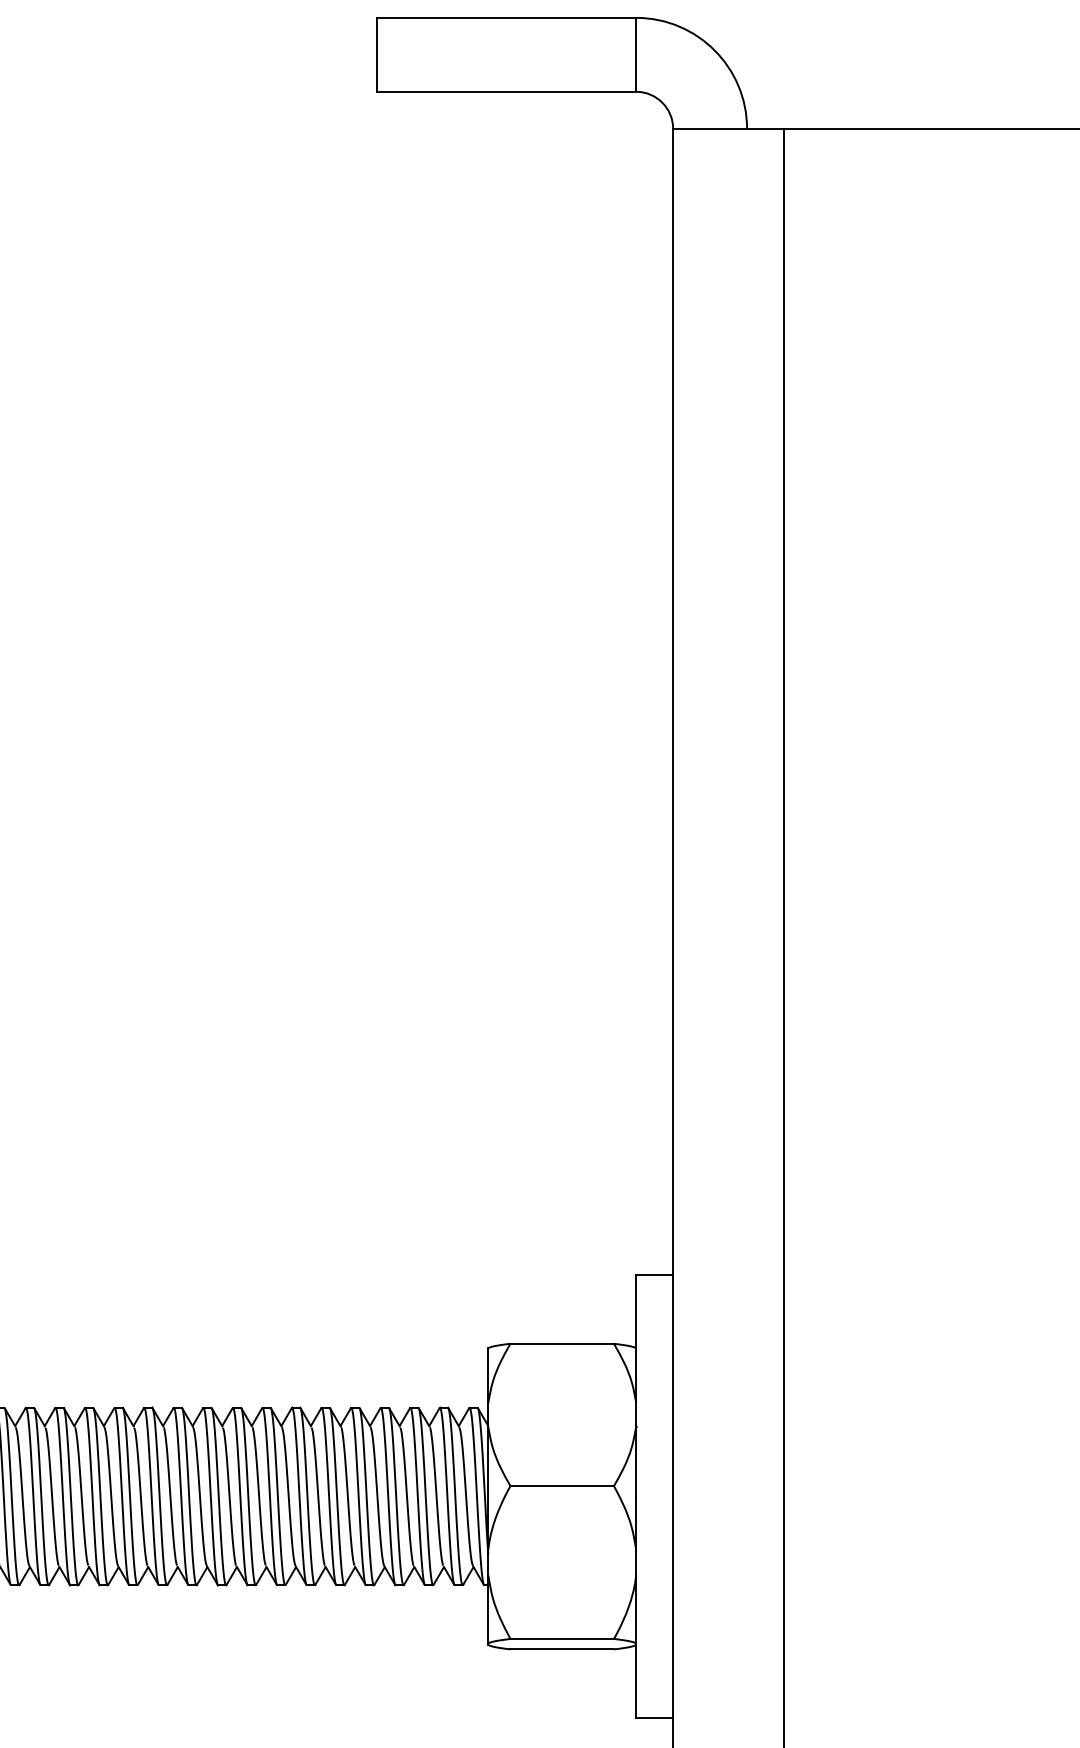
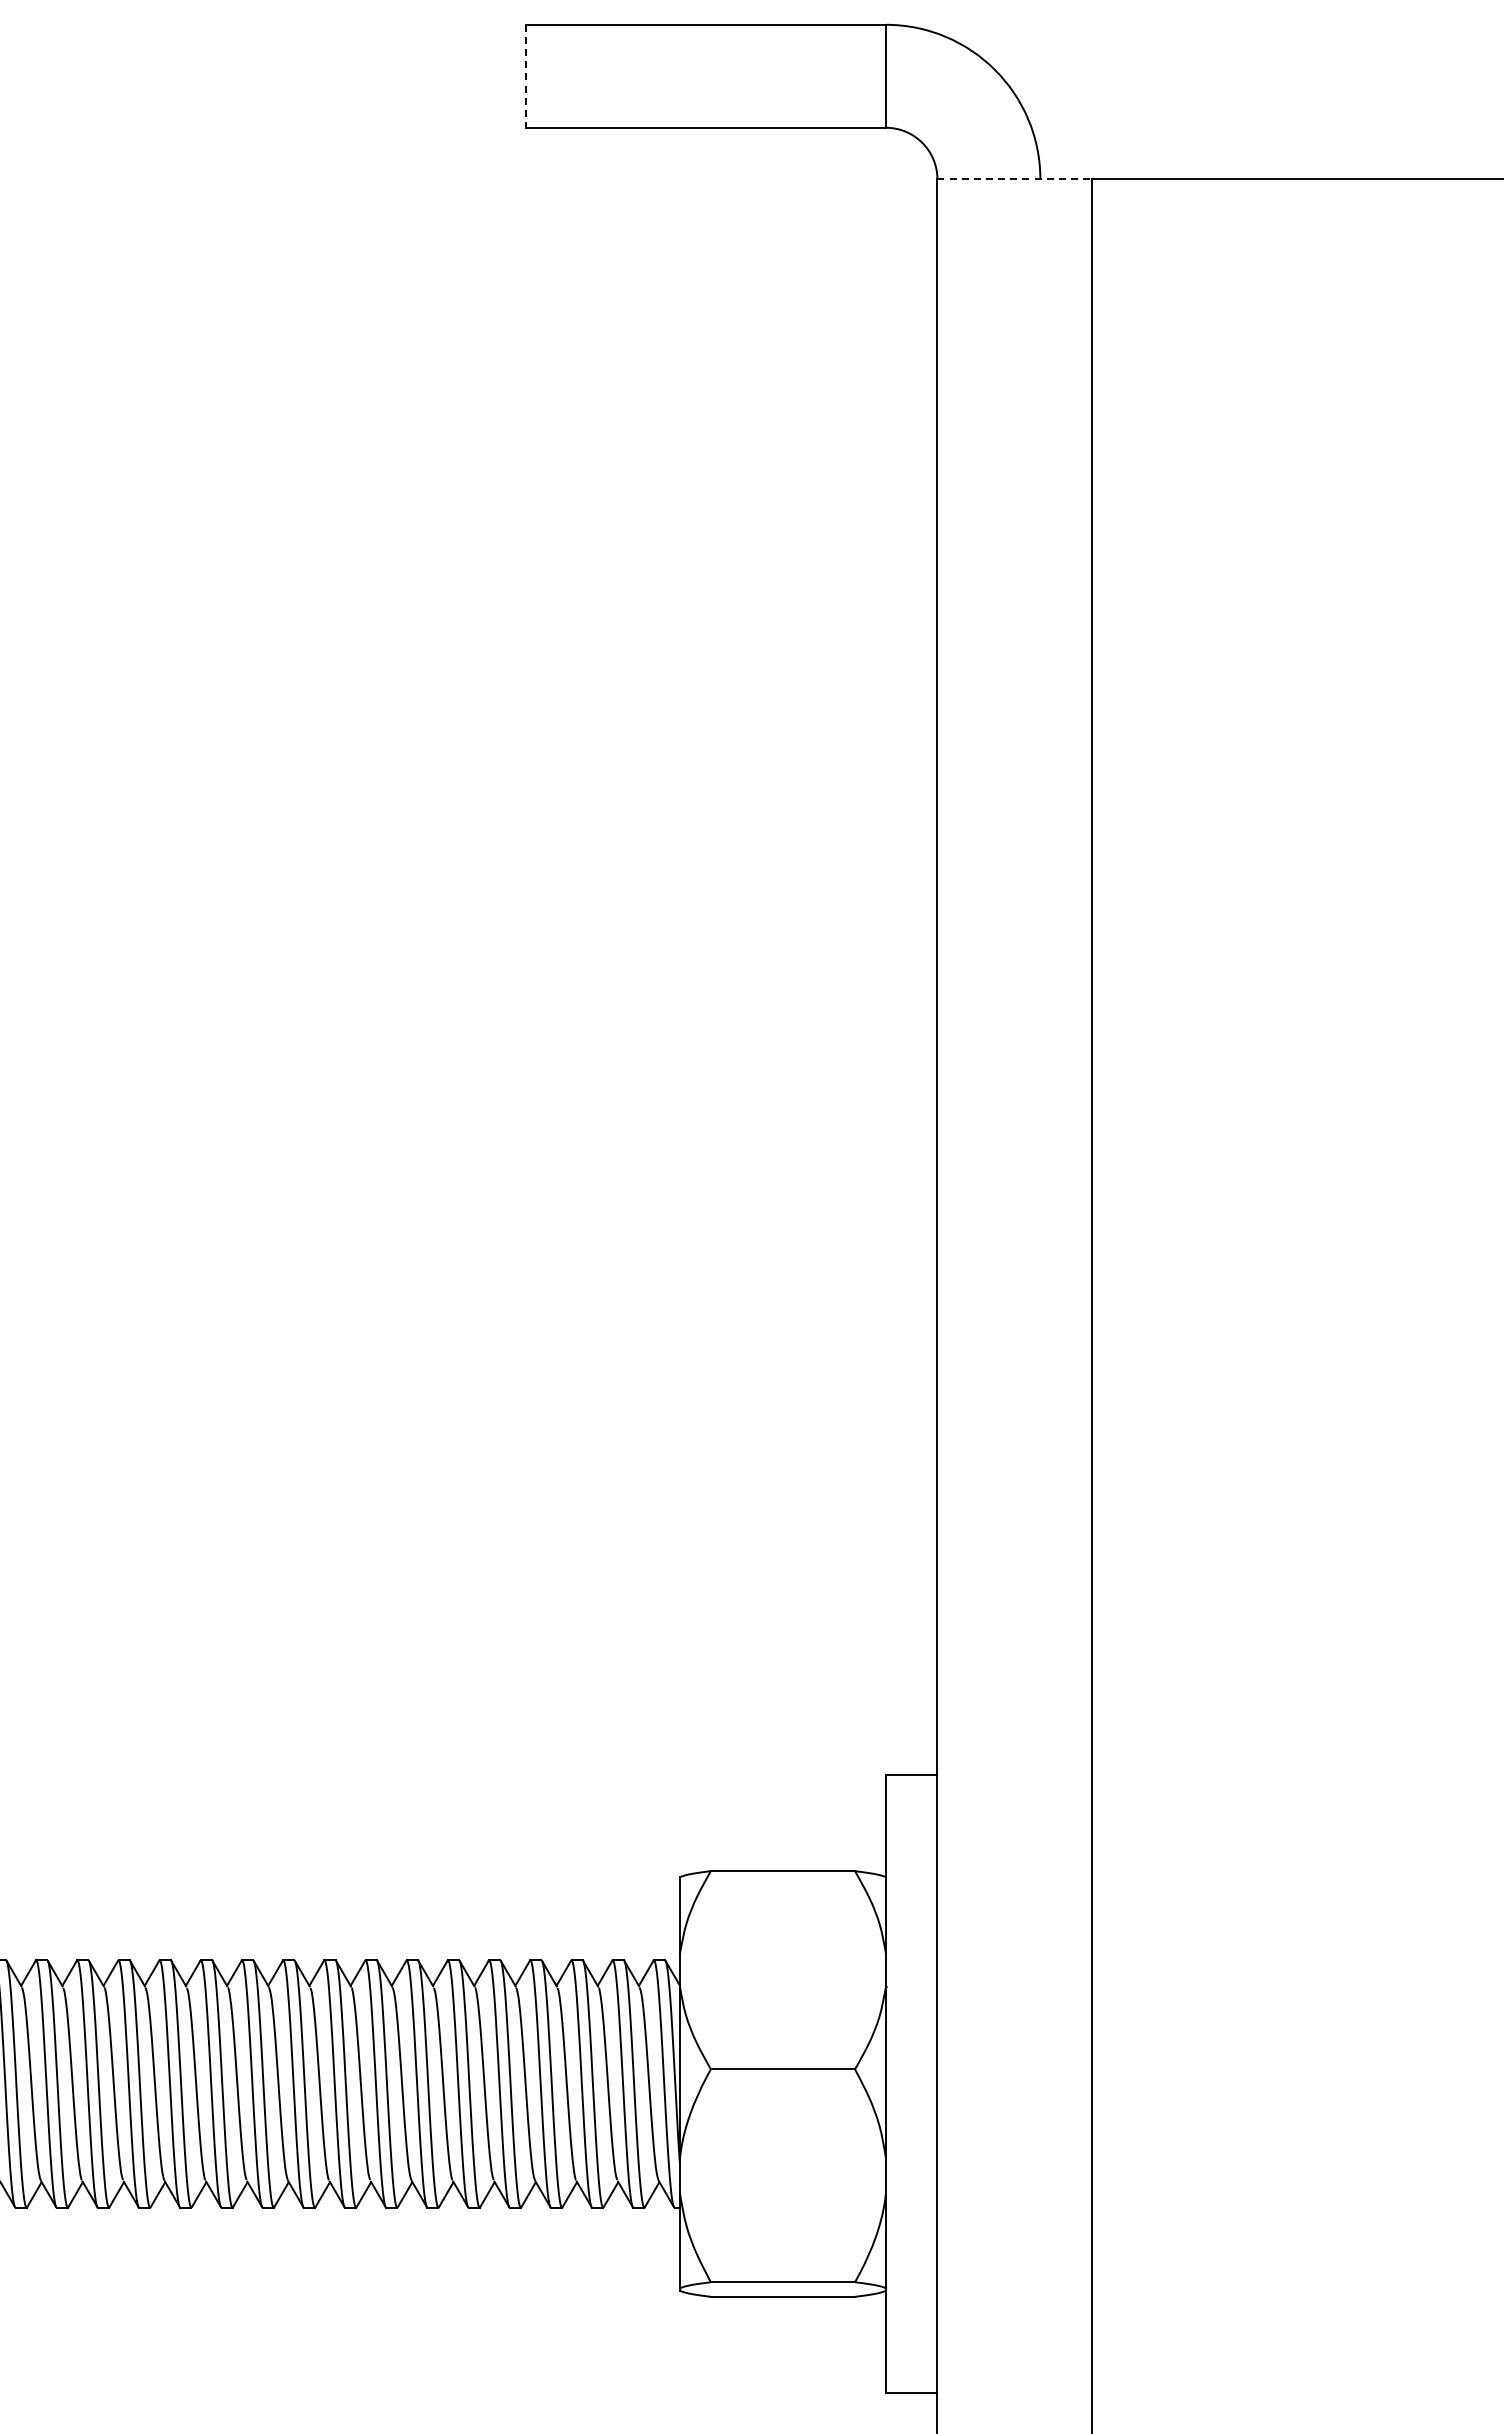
line: (377, 55) -> (525, 76), solid -> dashed
line: (729, 128) -> (1015, 179), solid -> dashed

